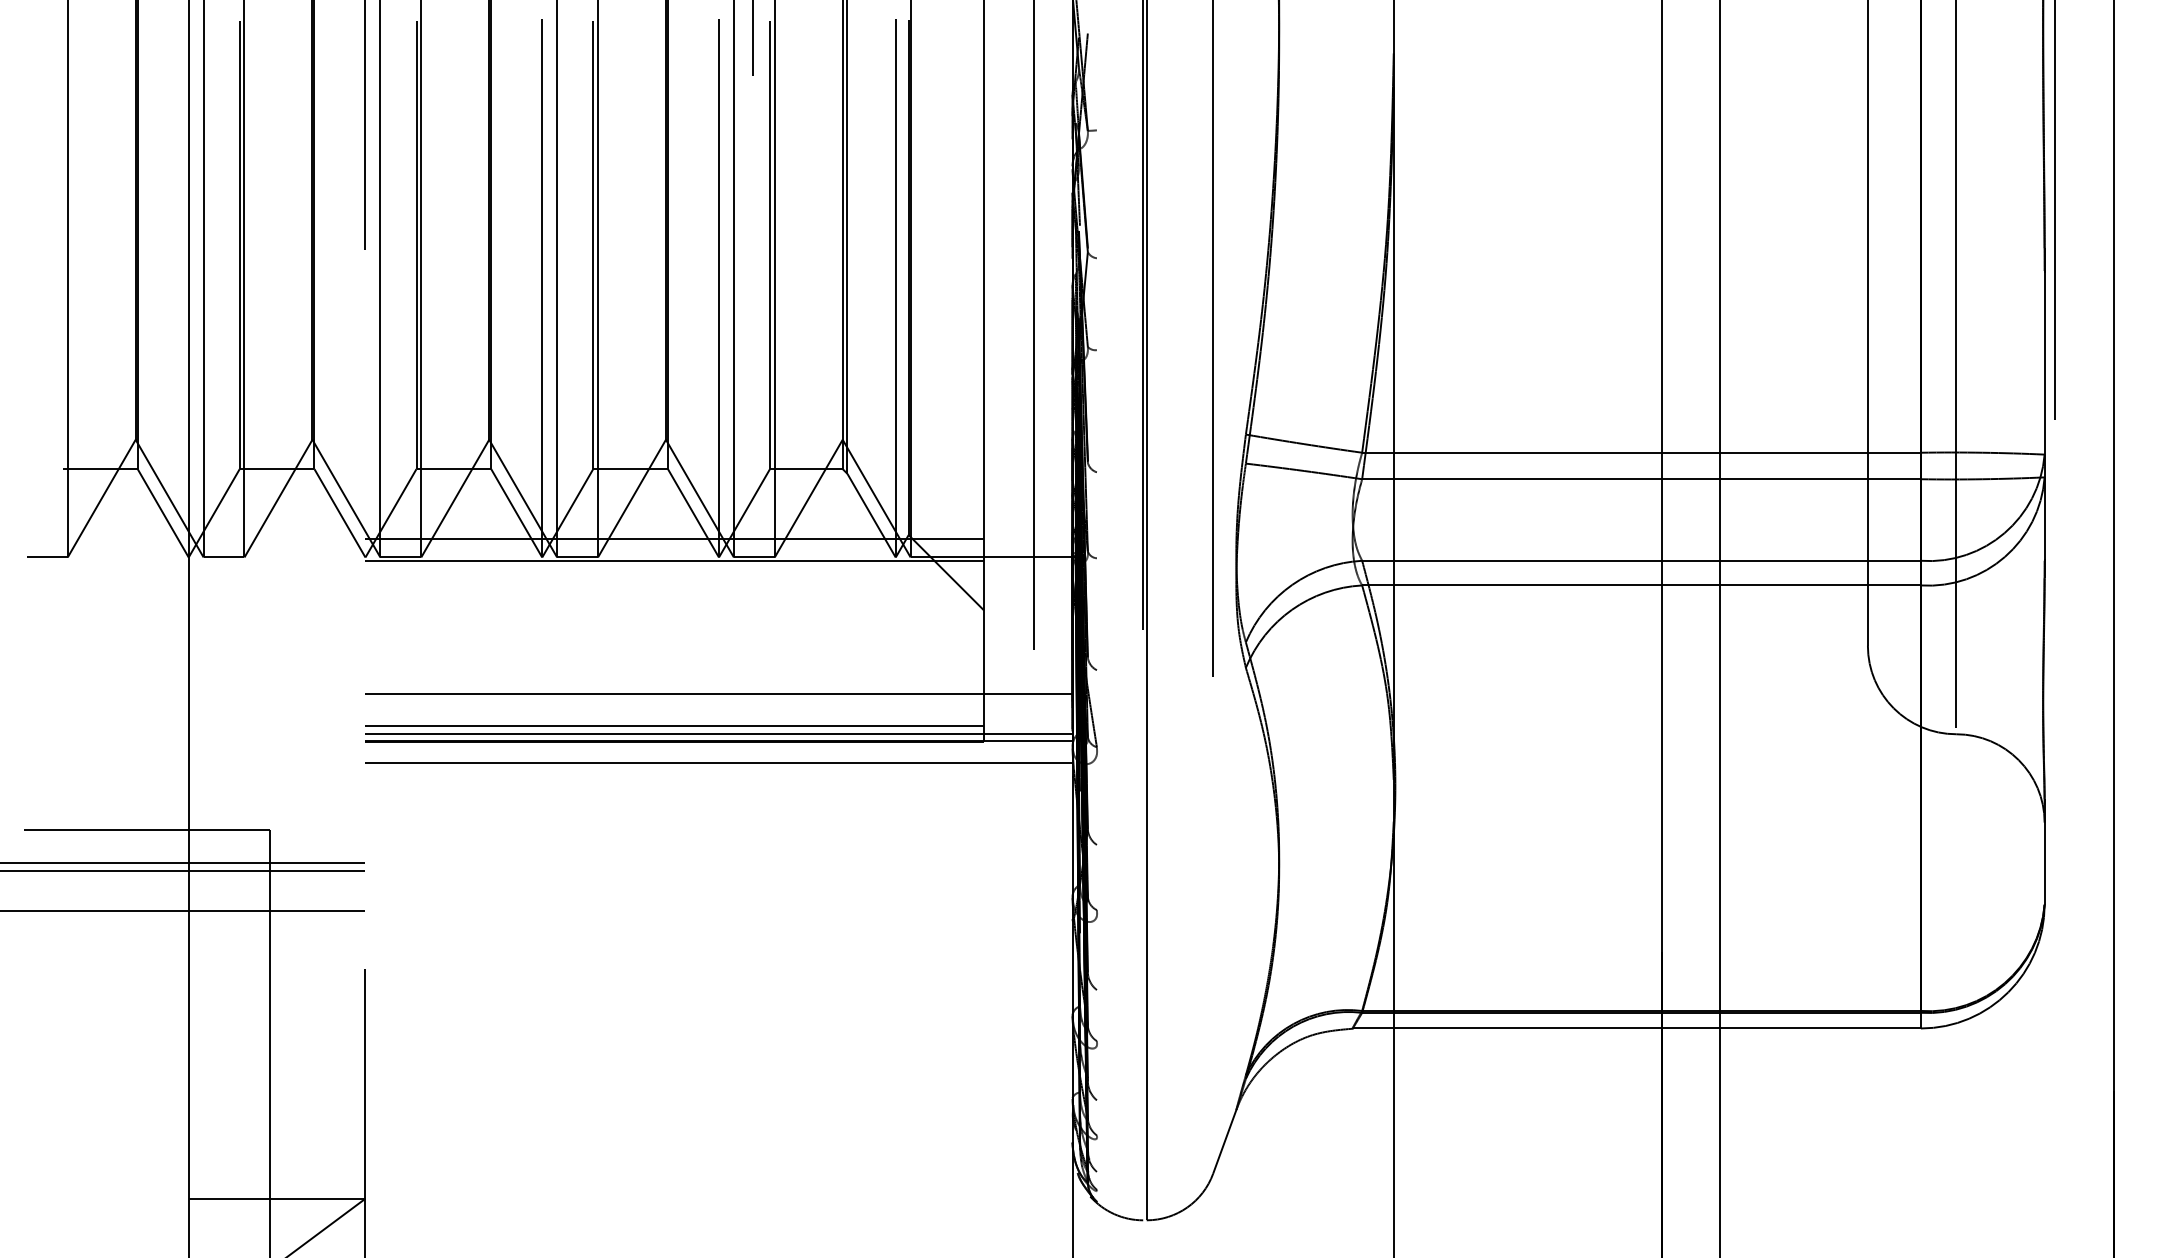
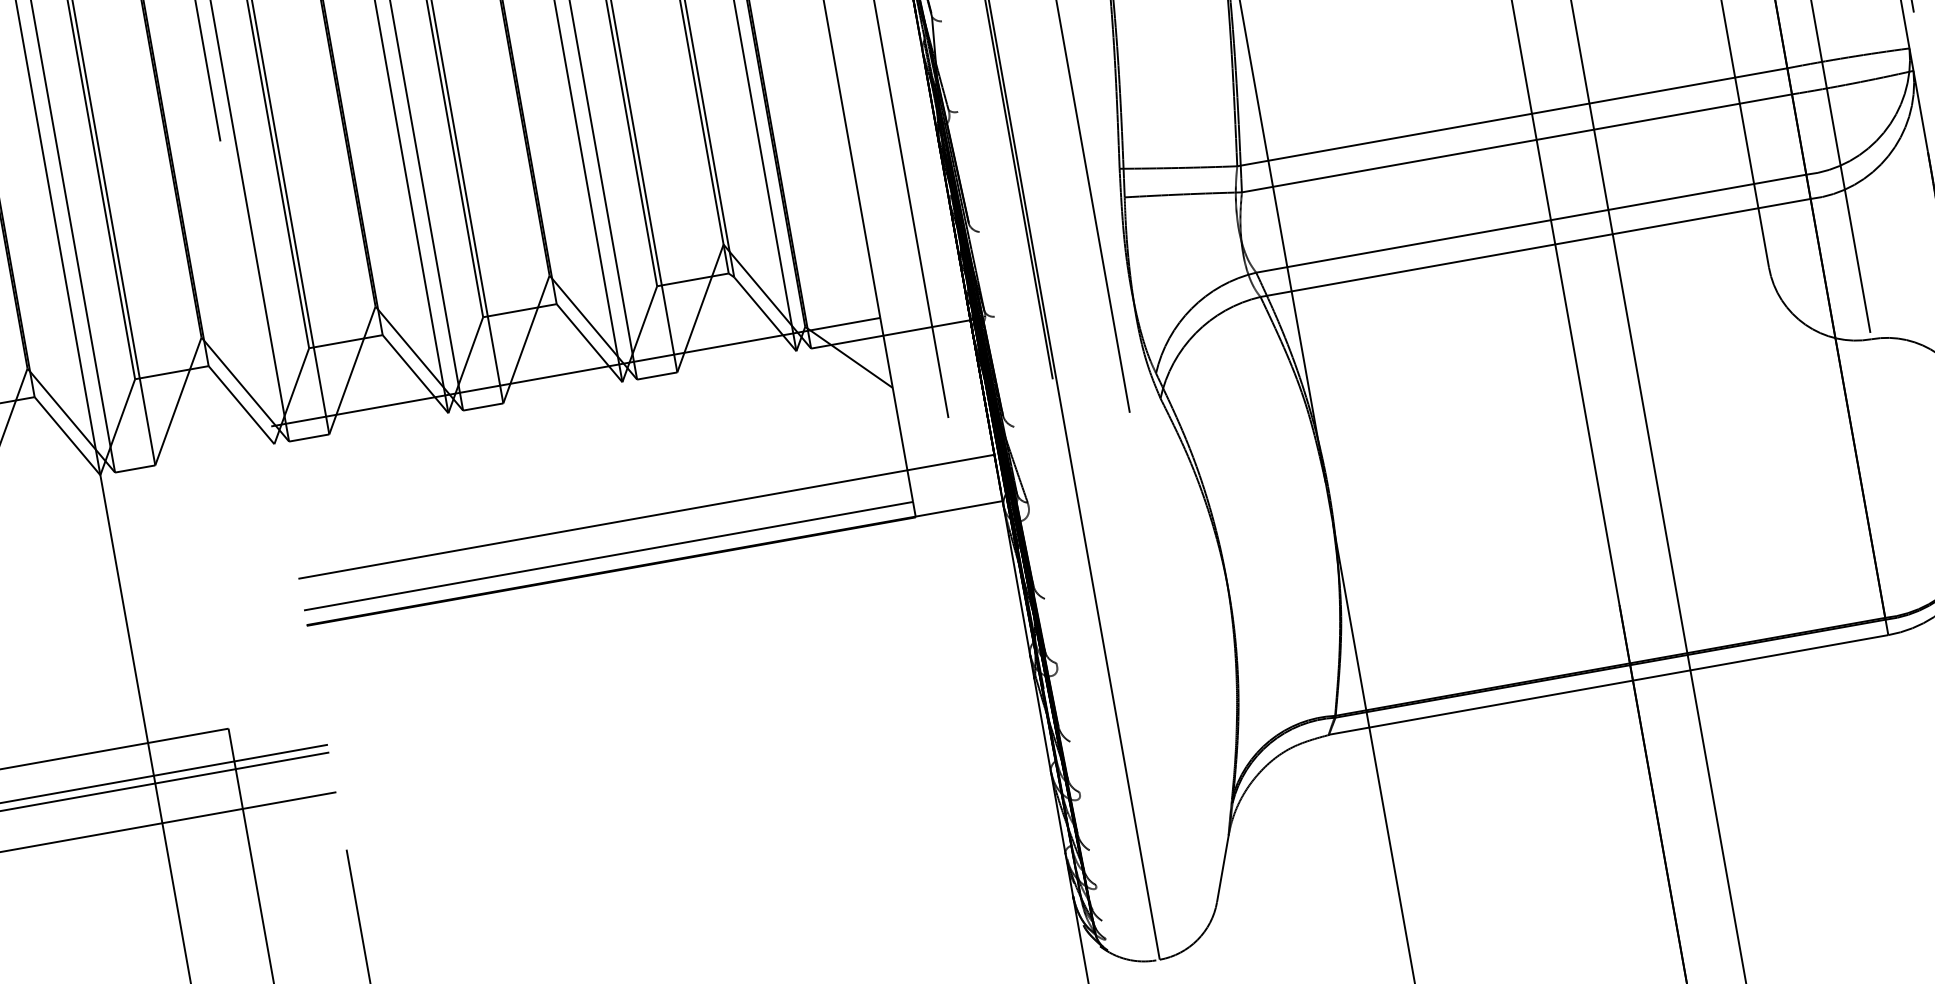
line: (674, 560) -> (579, 392), removed
line: (718, 734) -> (652, 556), removed
line: (718, 762) -> (657, 584), removed

